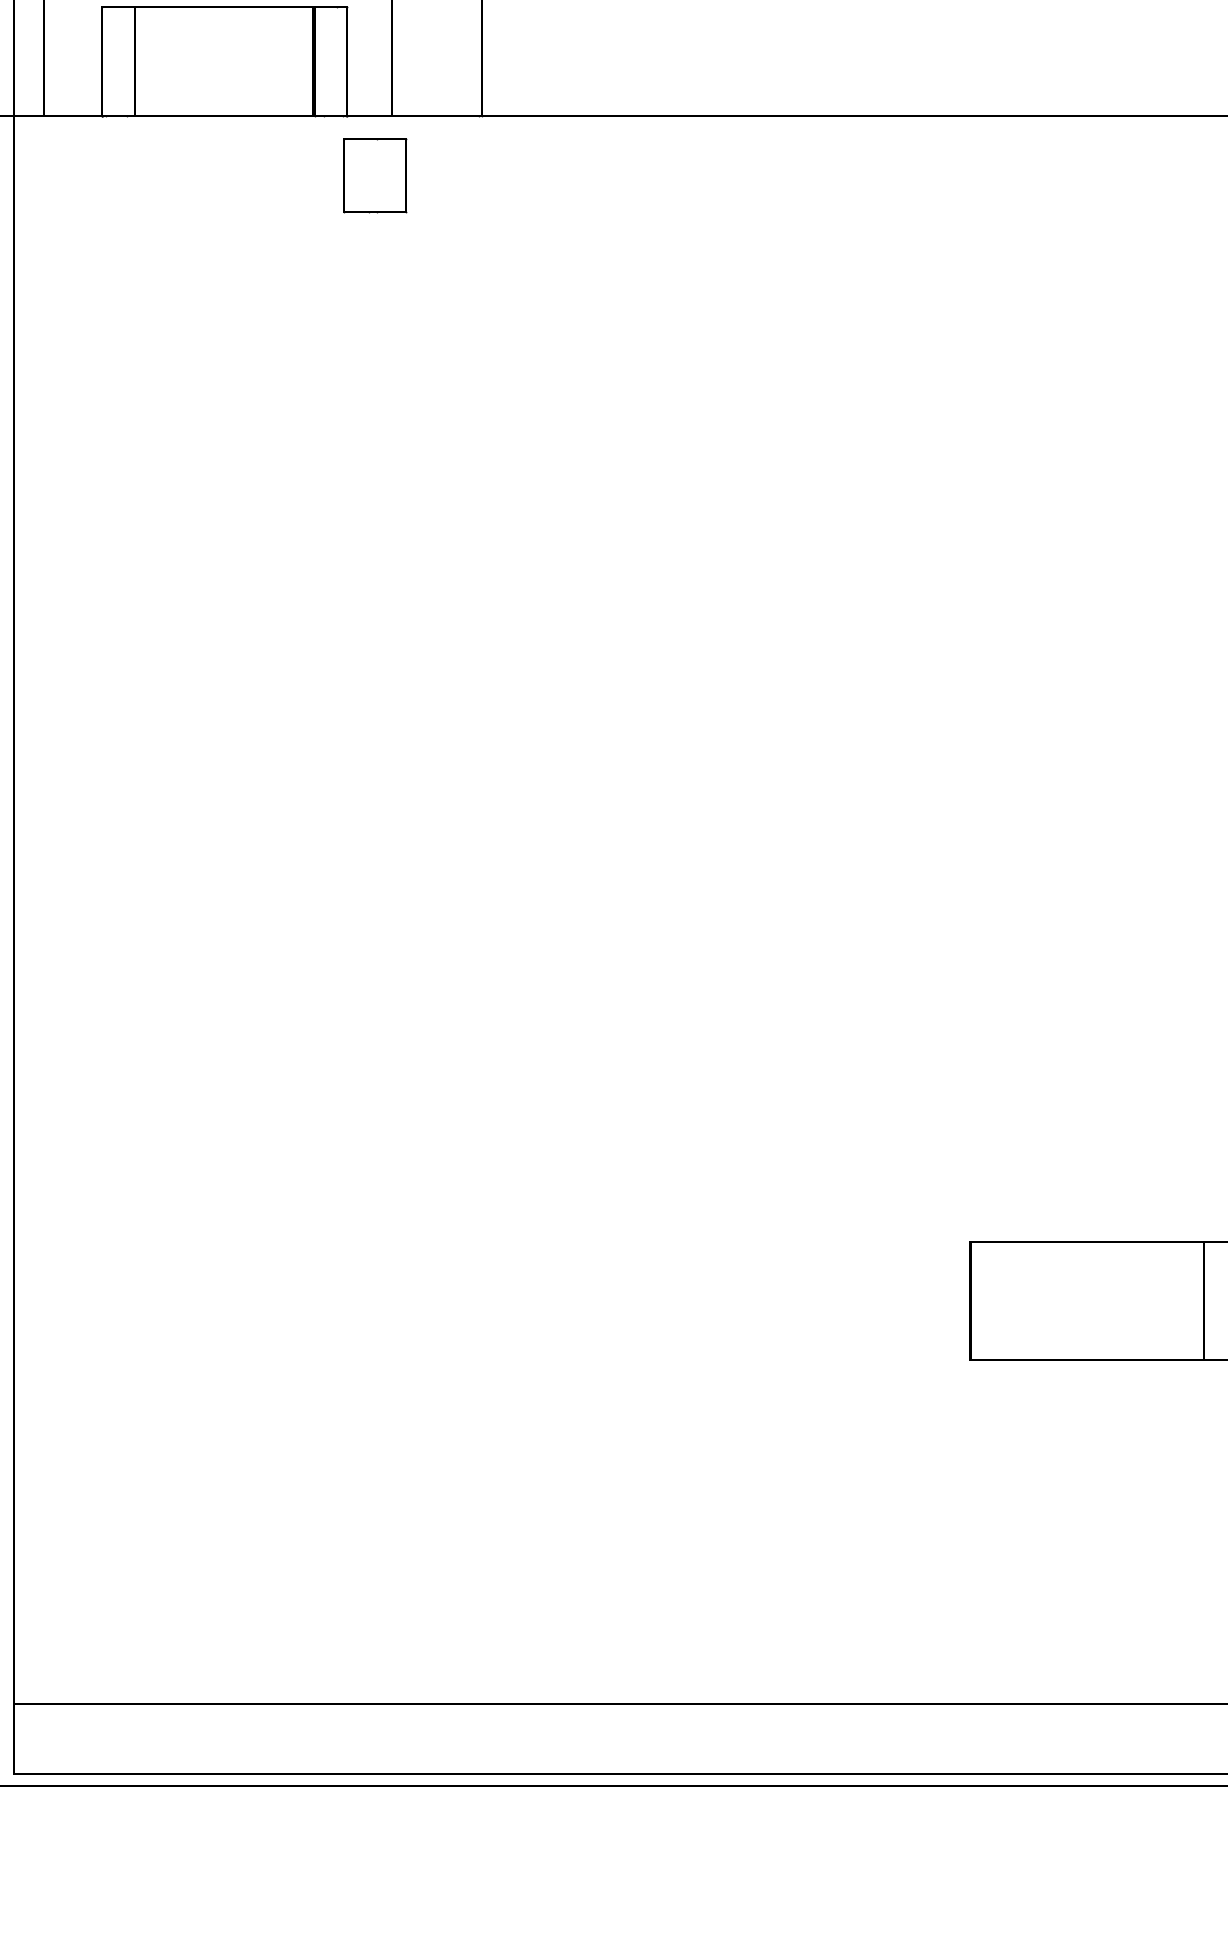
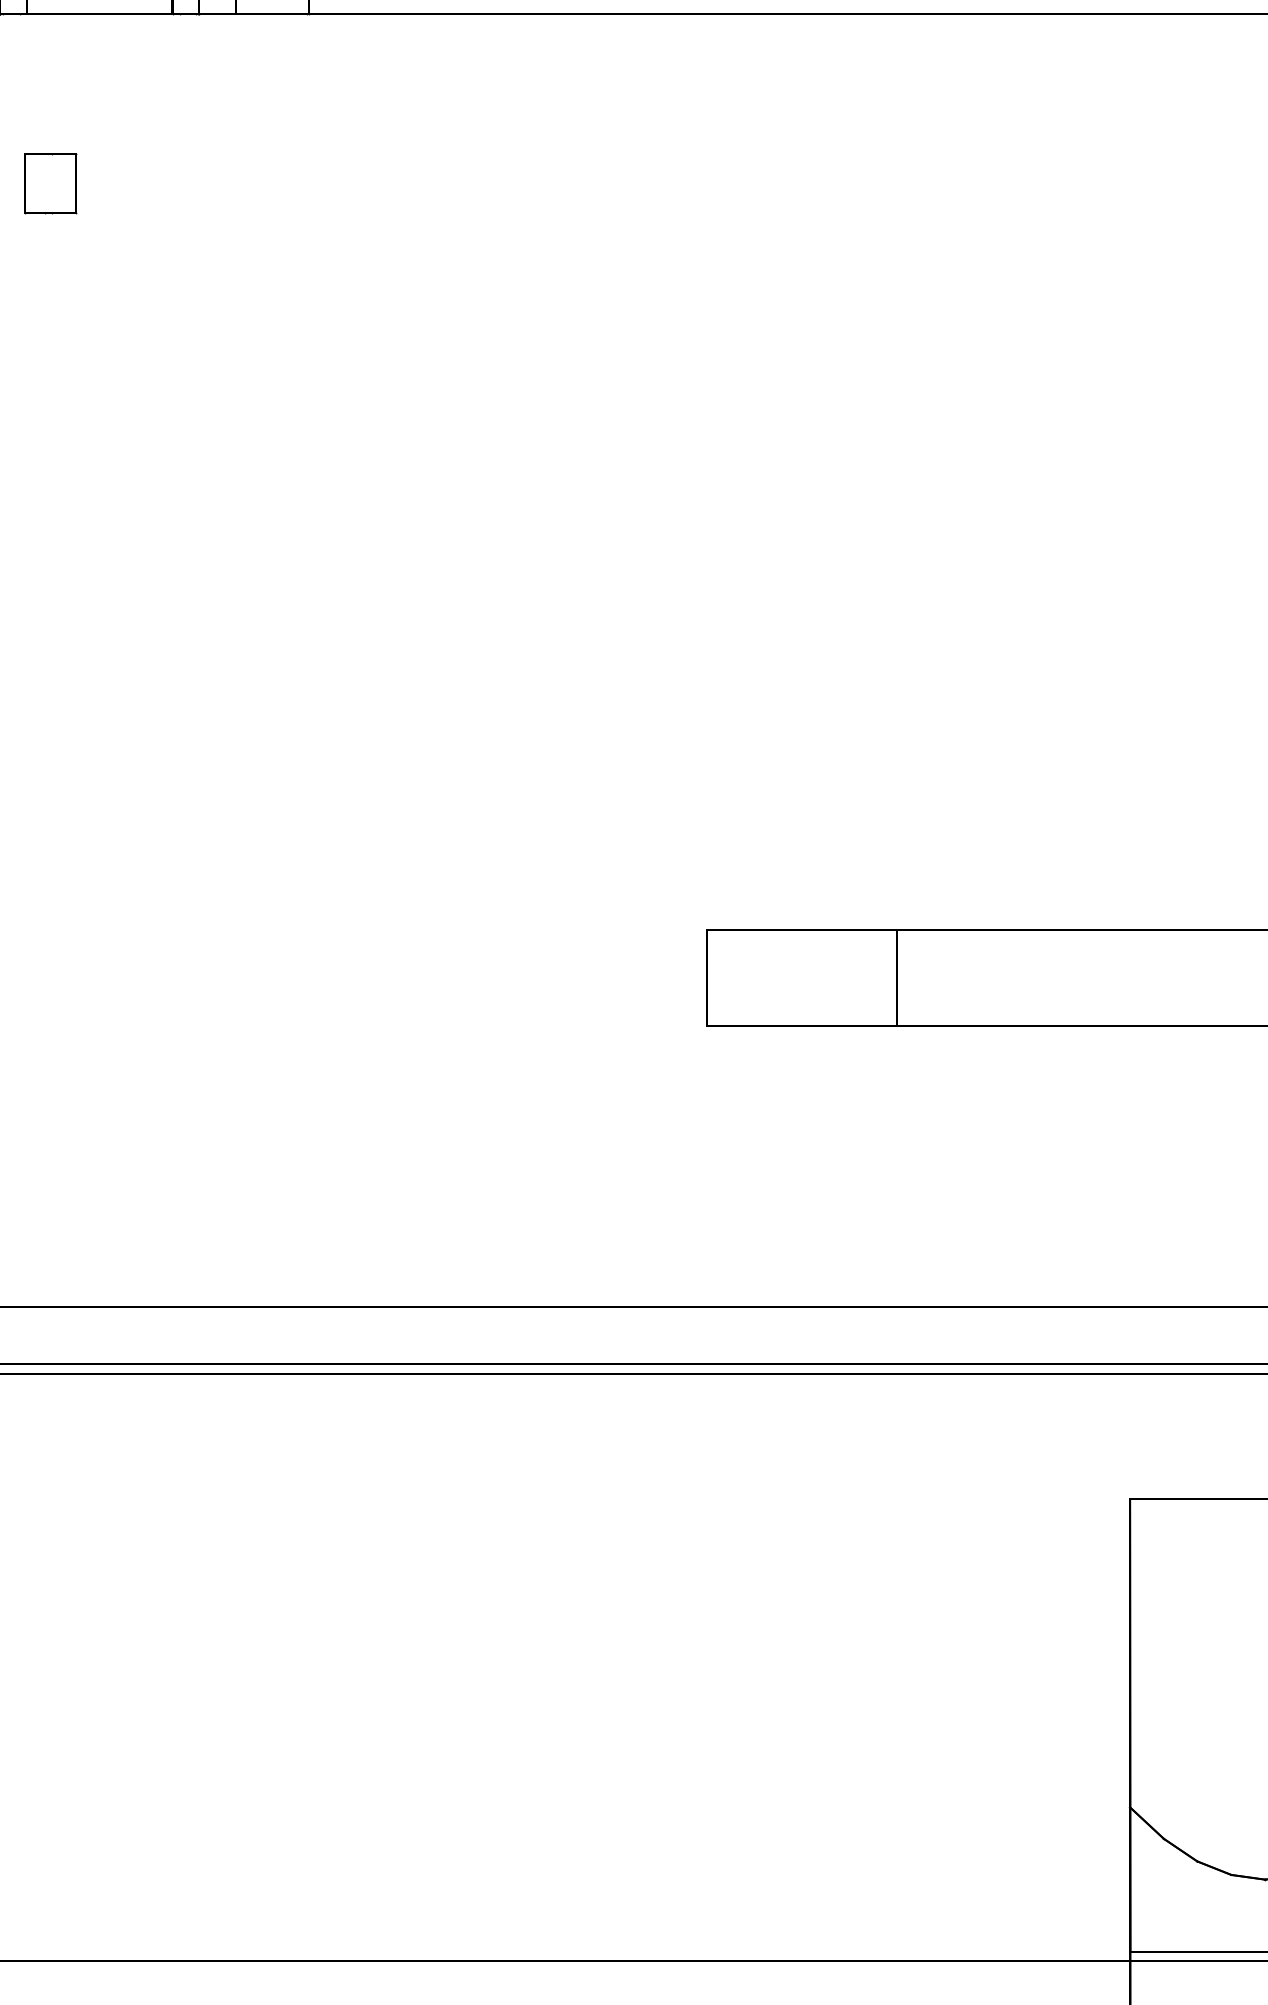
part: (375, 175) -> (50, 183), moved

